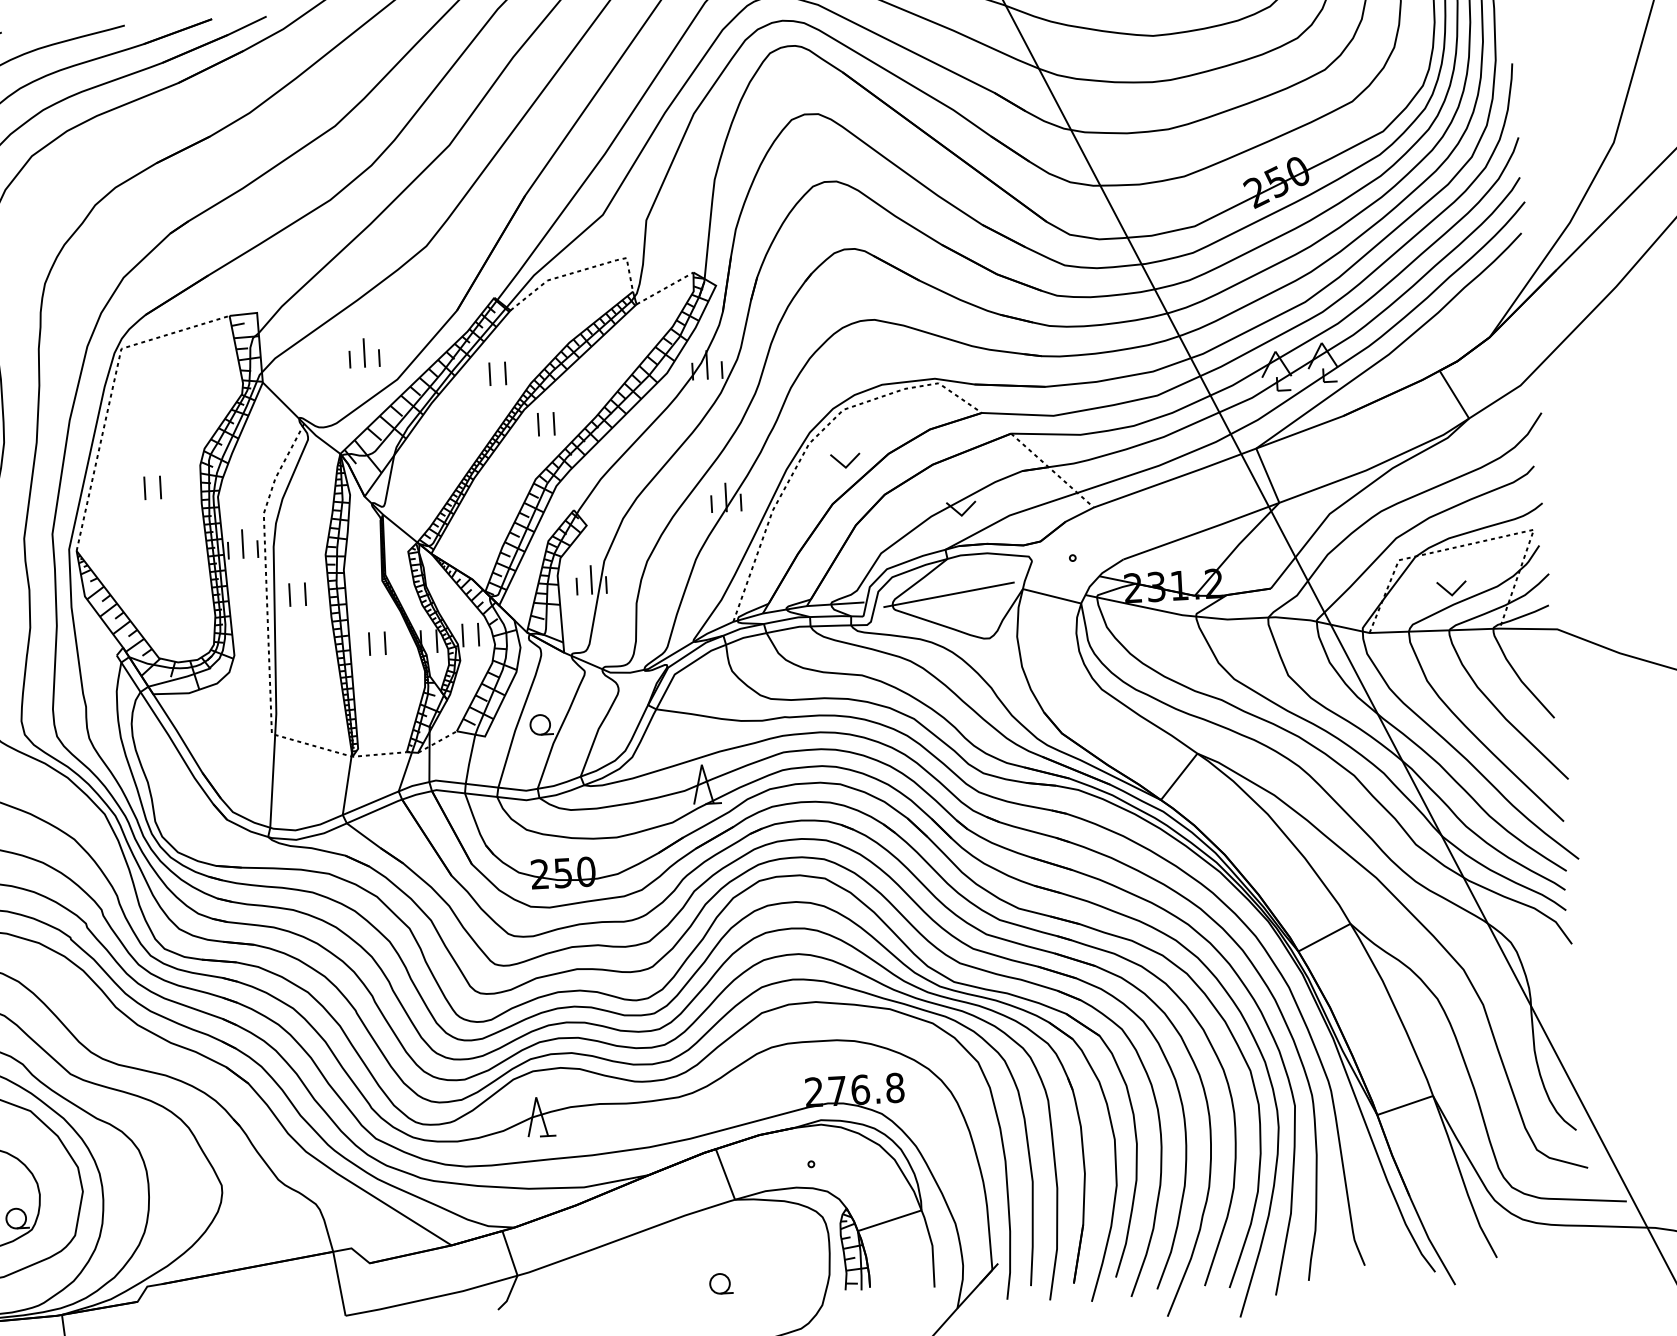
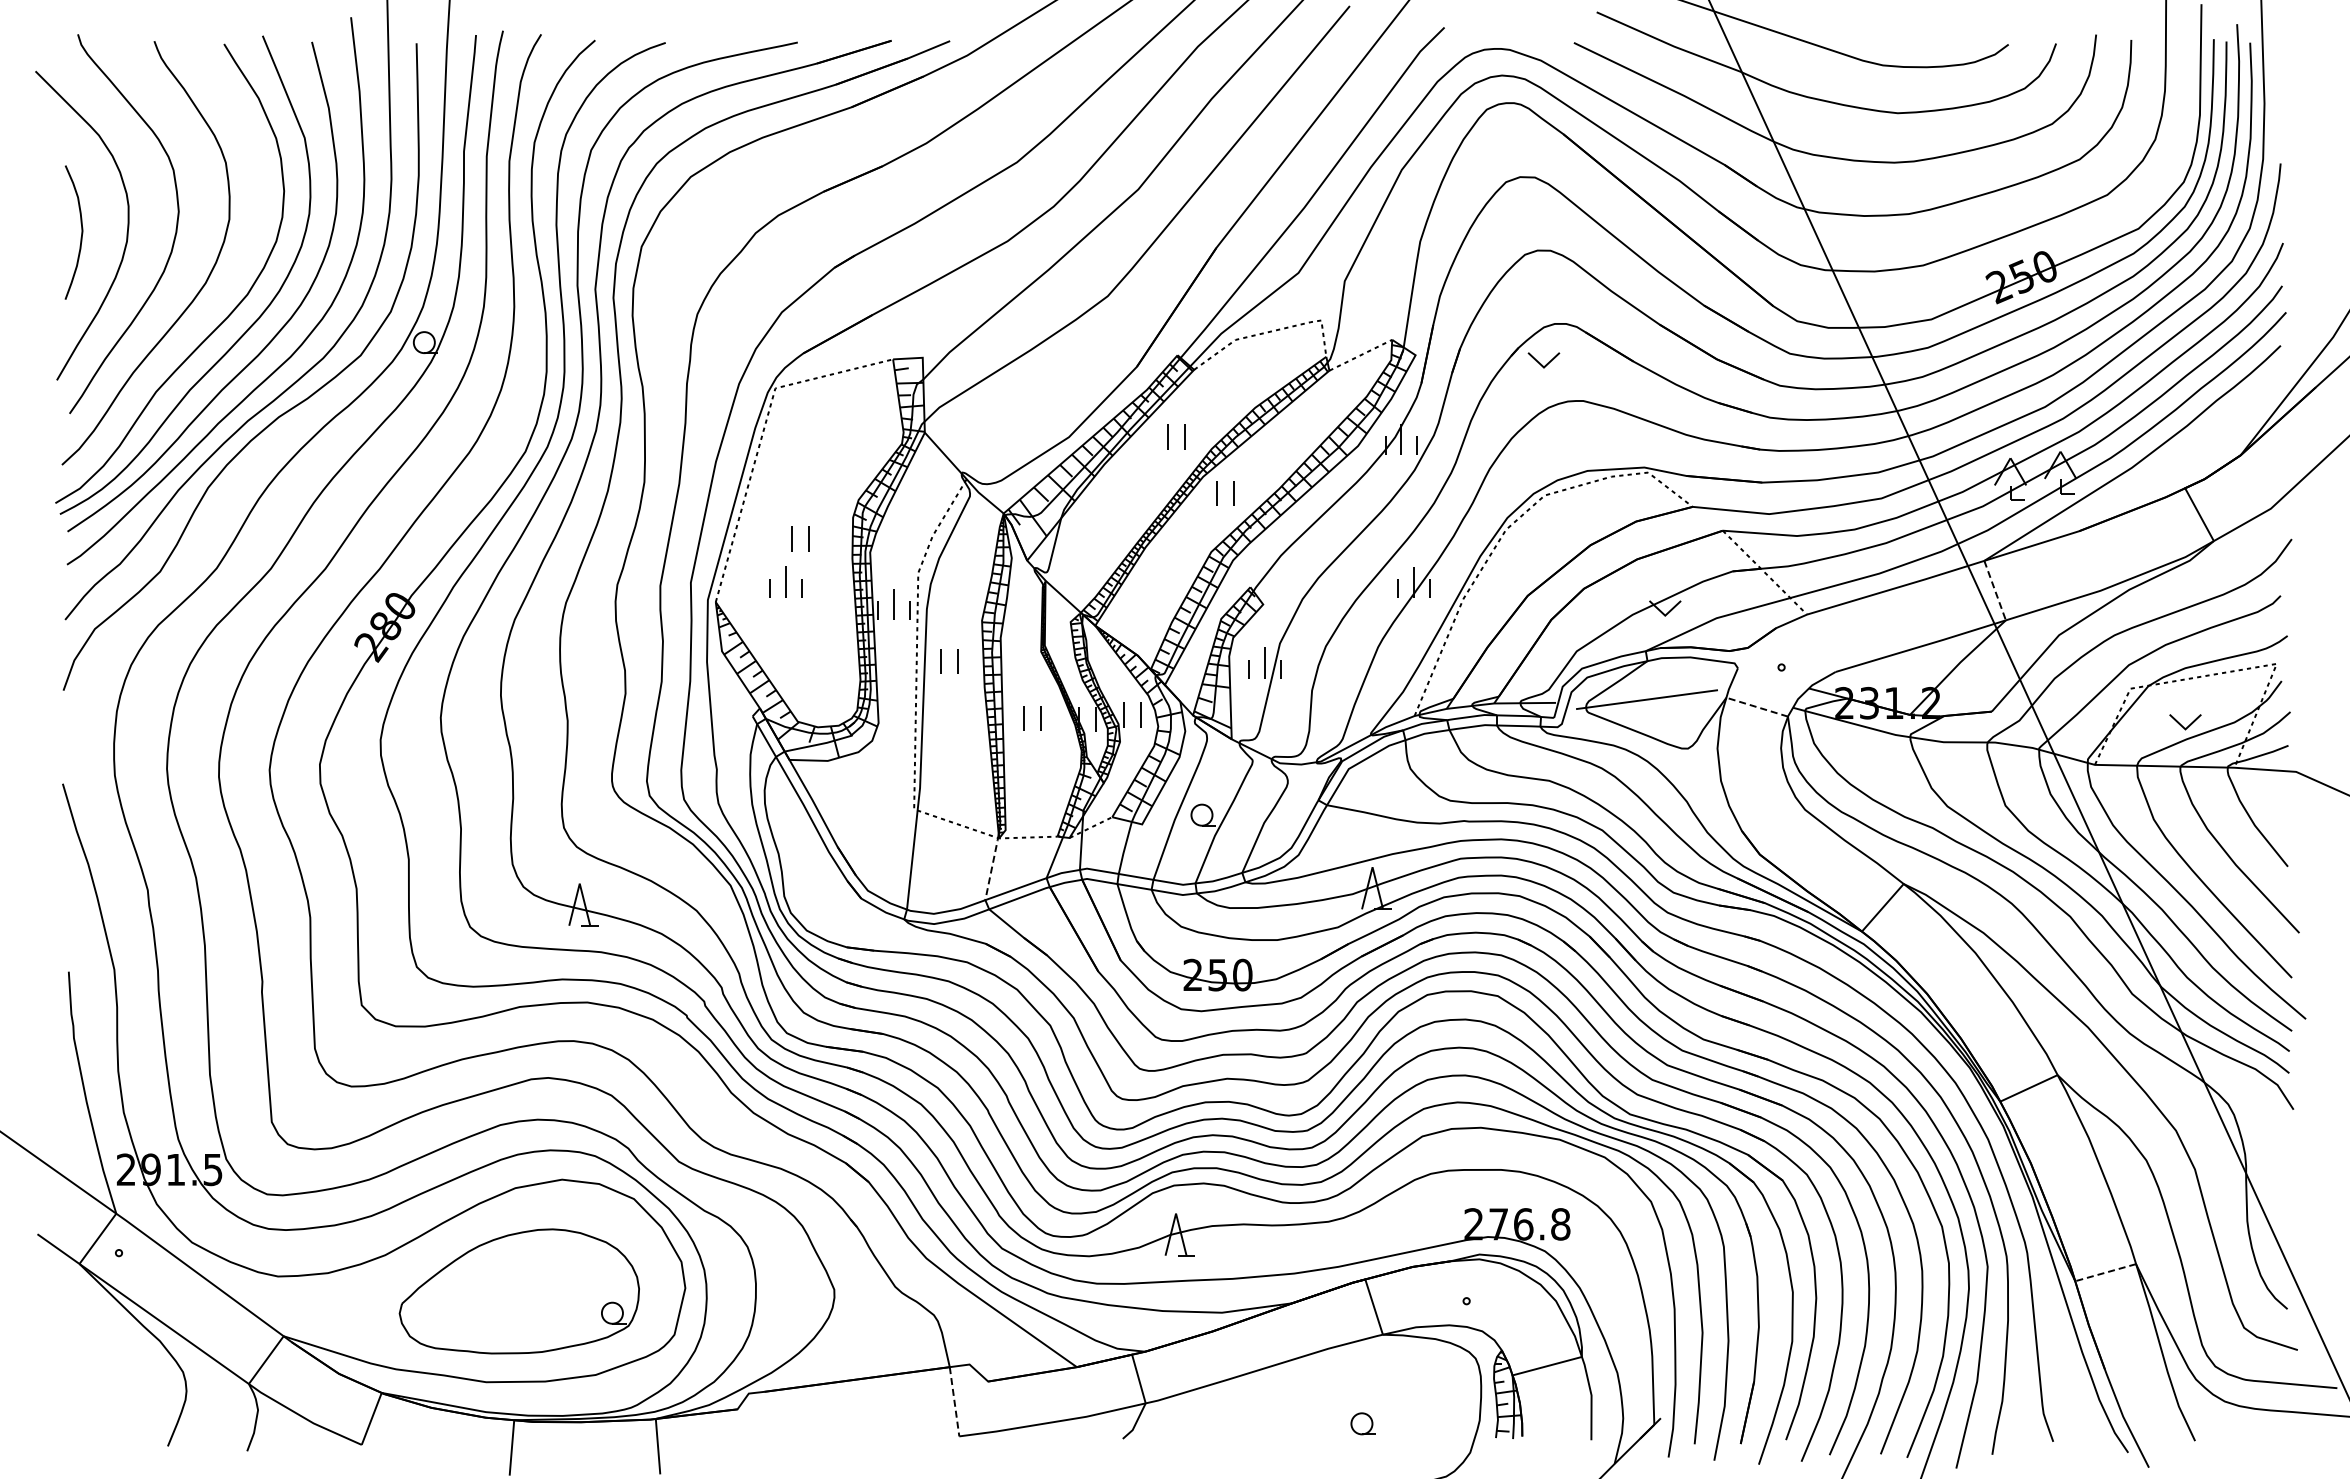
part: (363, 352) -> (785, 581), moved
part: (845, 461) -> (1543, 360), moved
line: (1268, 475) -> (1995, 590), solid -> dashed
line: (1051, 596) -> (1756, 707), solid -> dashed
line: (347, 783) -> (992, 866), solid -> dashed
line: (1405, 1105) -> (2105, 1272), solid -> dashed
line: (339, 1283) -> (954, 1401), solid -> dashed

